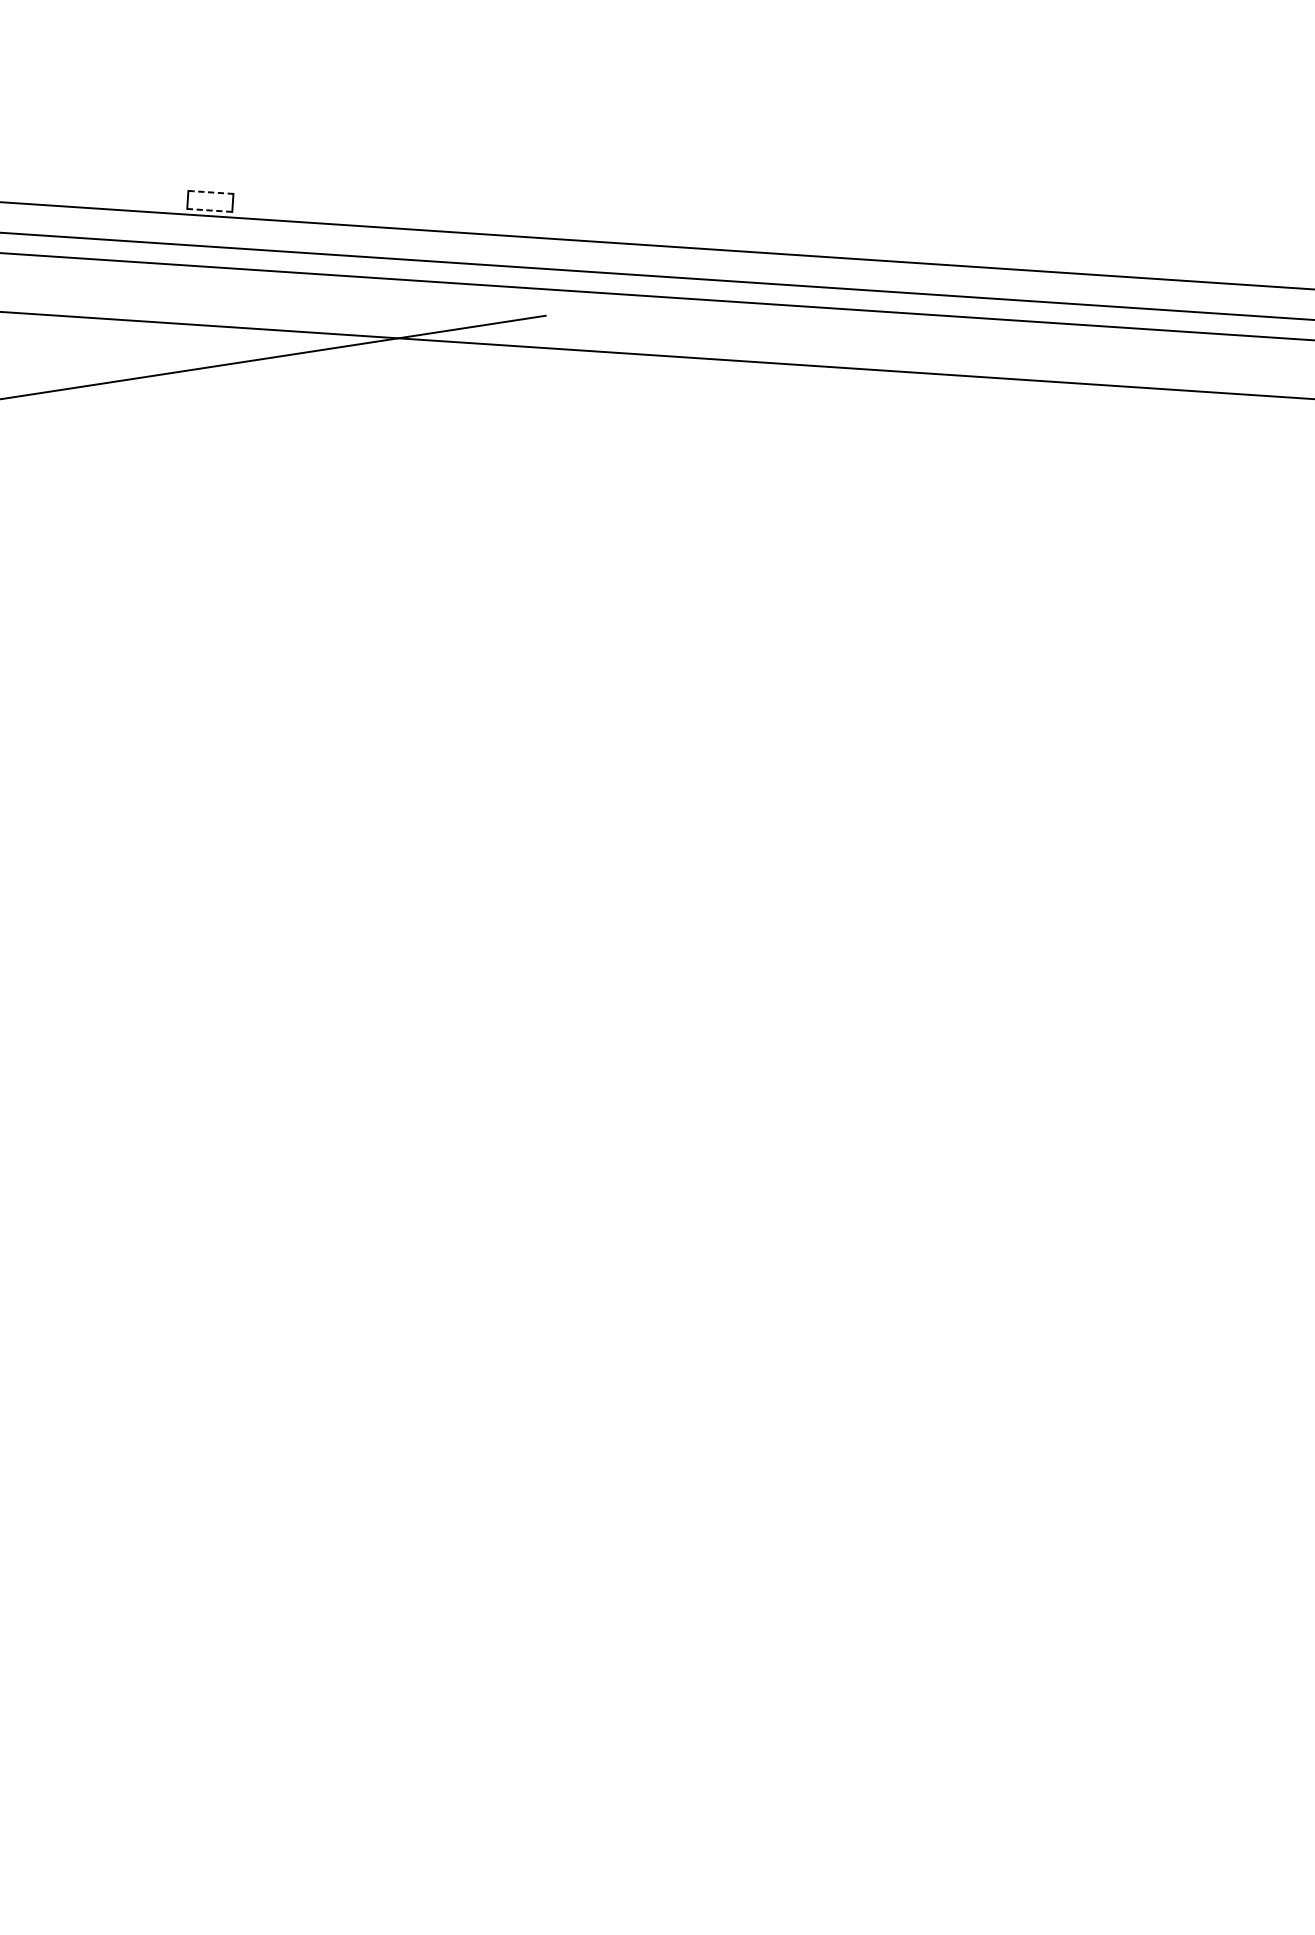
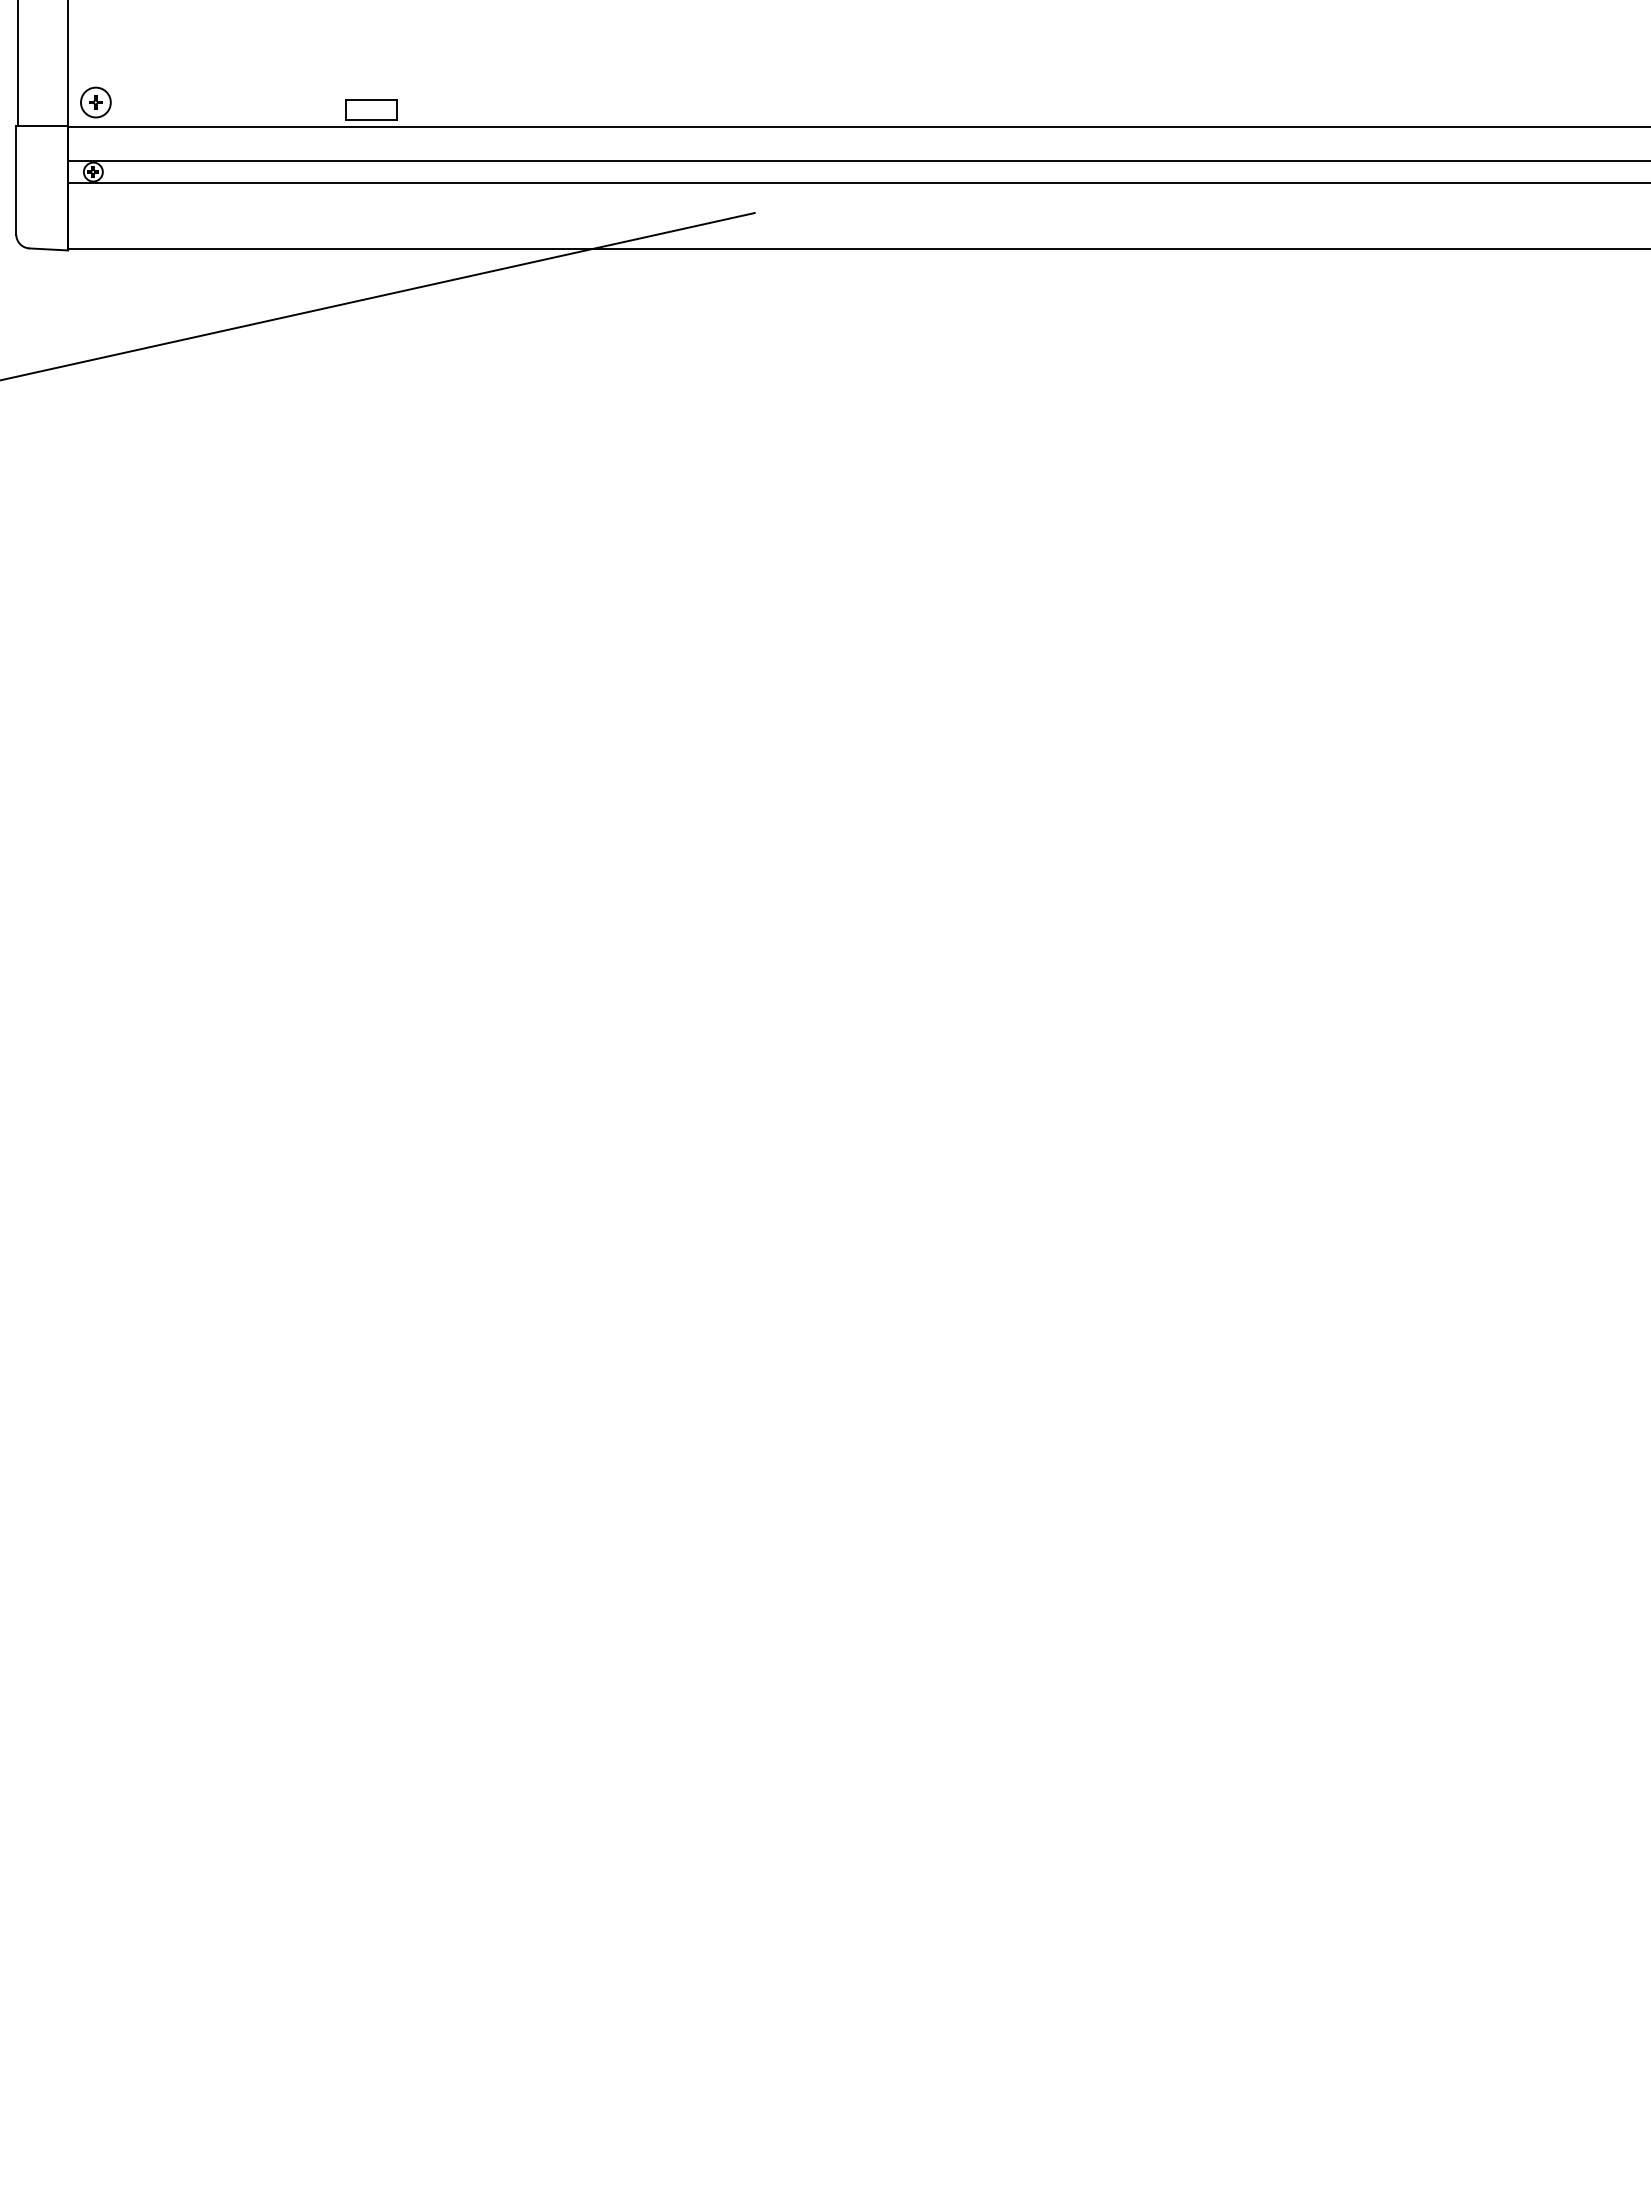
line: (210, 192) -> (371, 100), dashed -> solid
line: (208, 210) -> (370, 120), dashed -> solid

